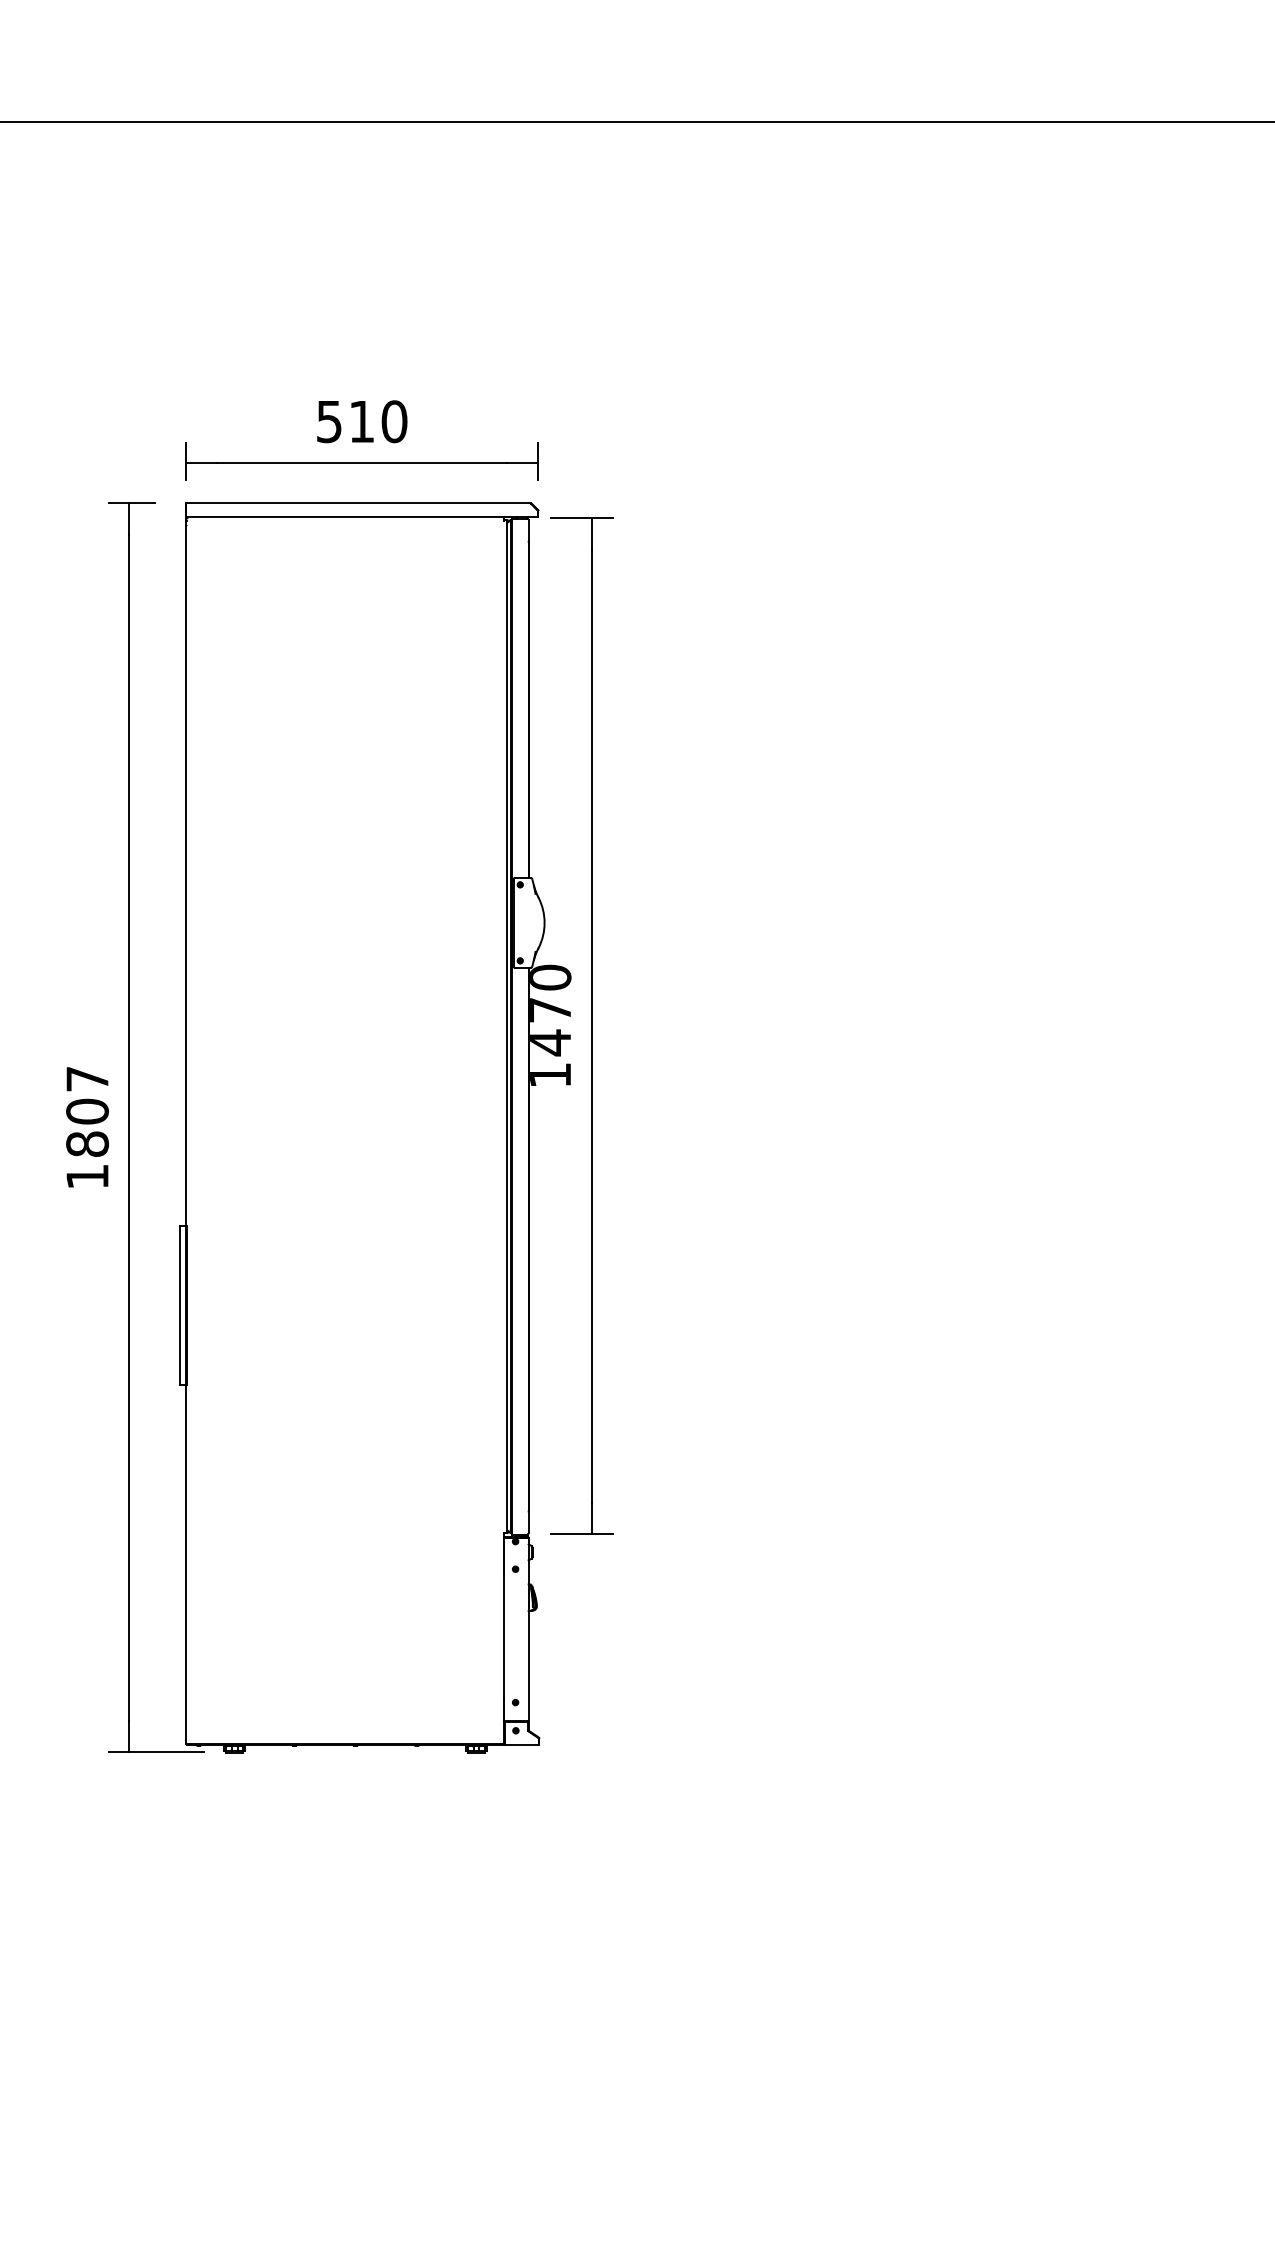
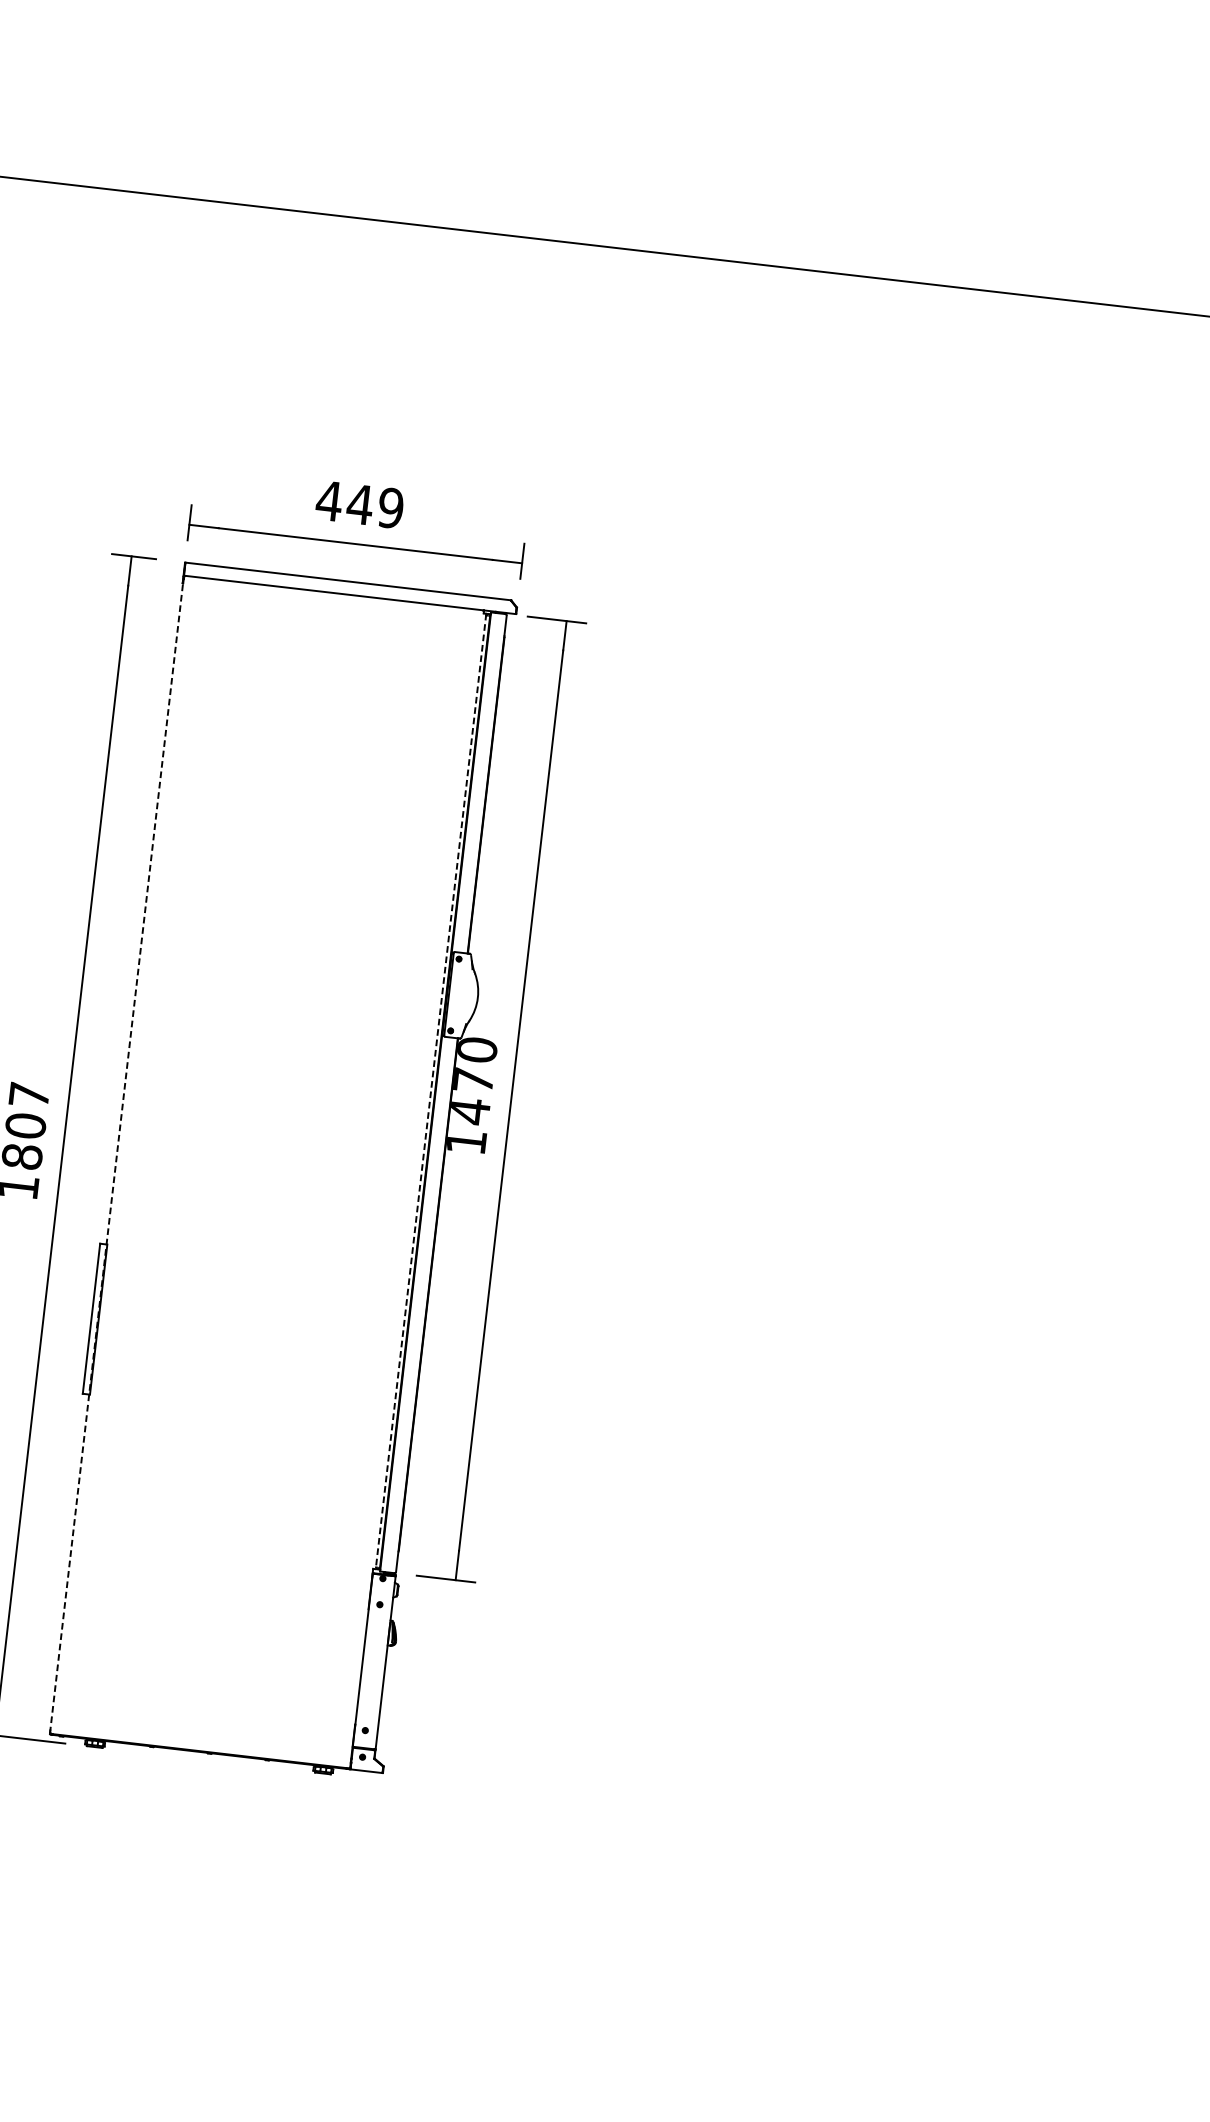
text: (361, 421) -> (359, 504), 510 -> 449
line: (506, 1026) -> (430, 1091), solid -> dashed
line: (186, 1134) -> (116, 1158), solid -> dashed

